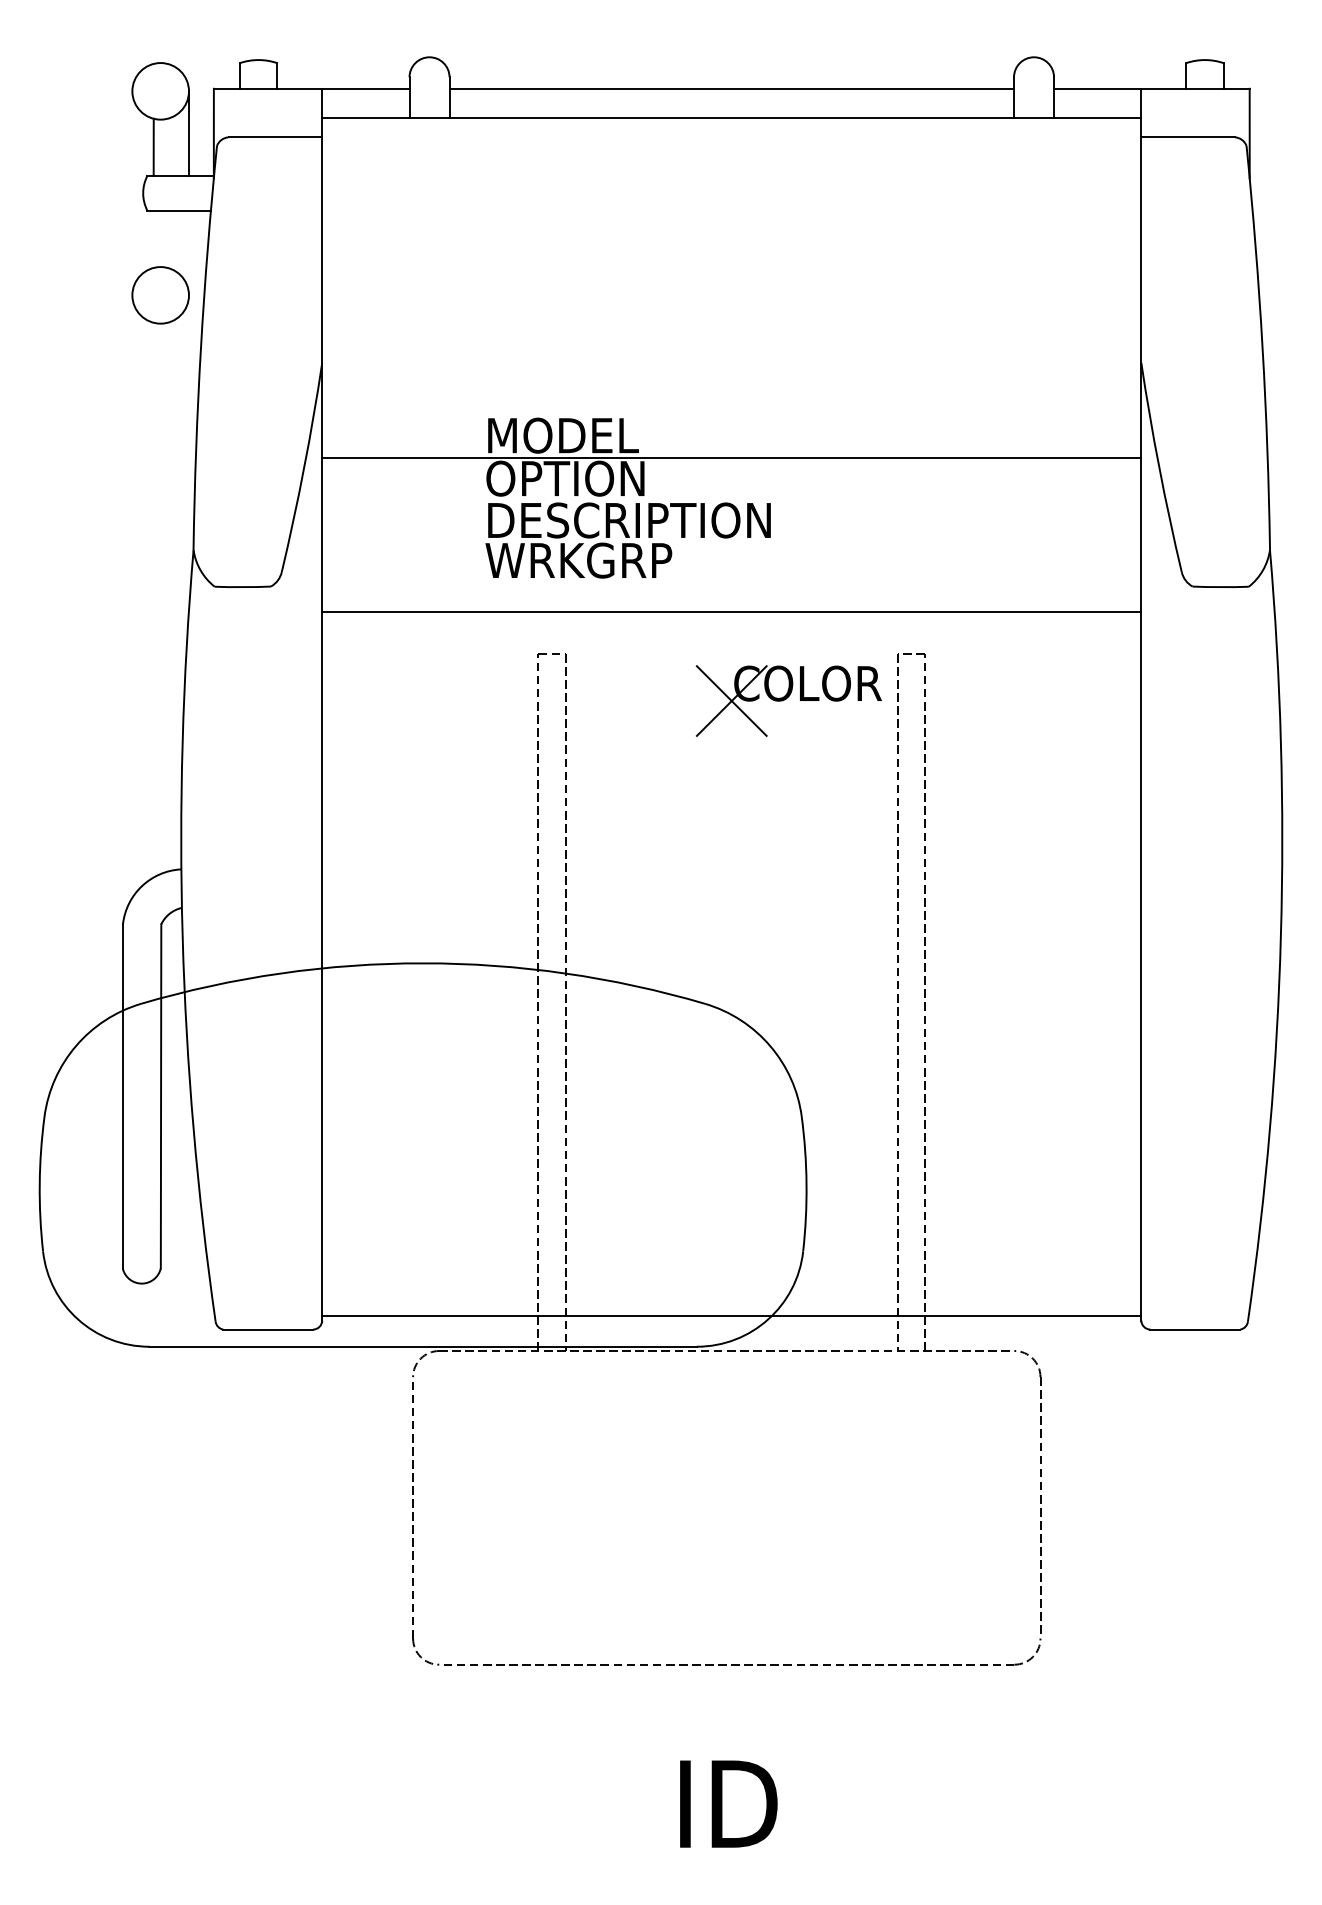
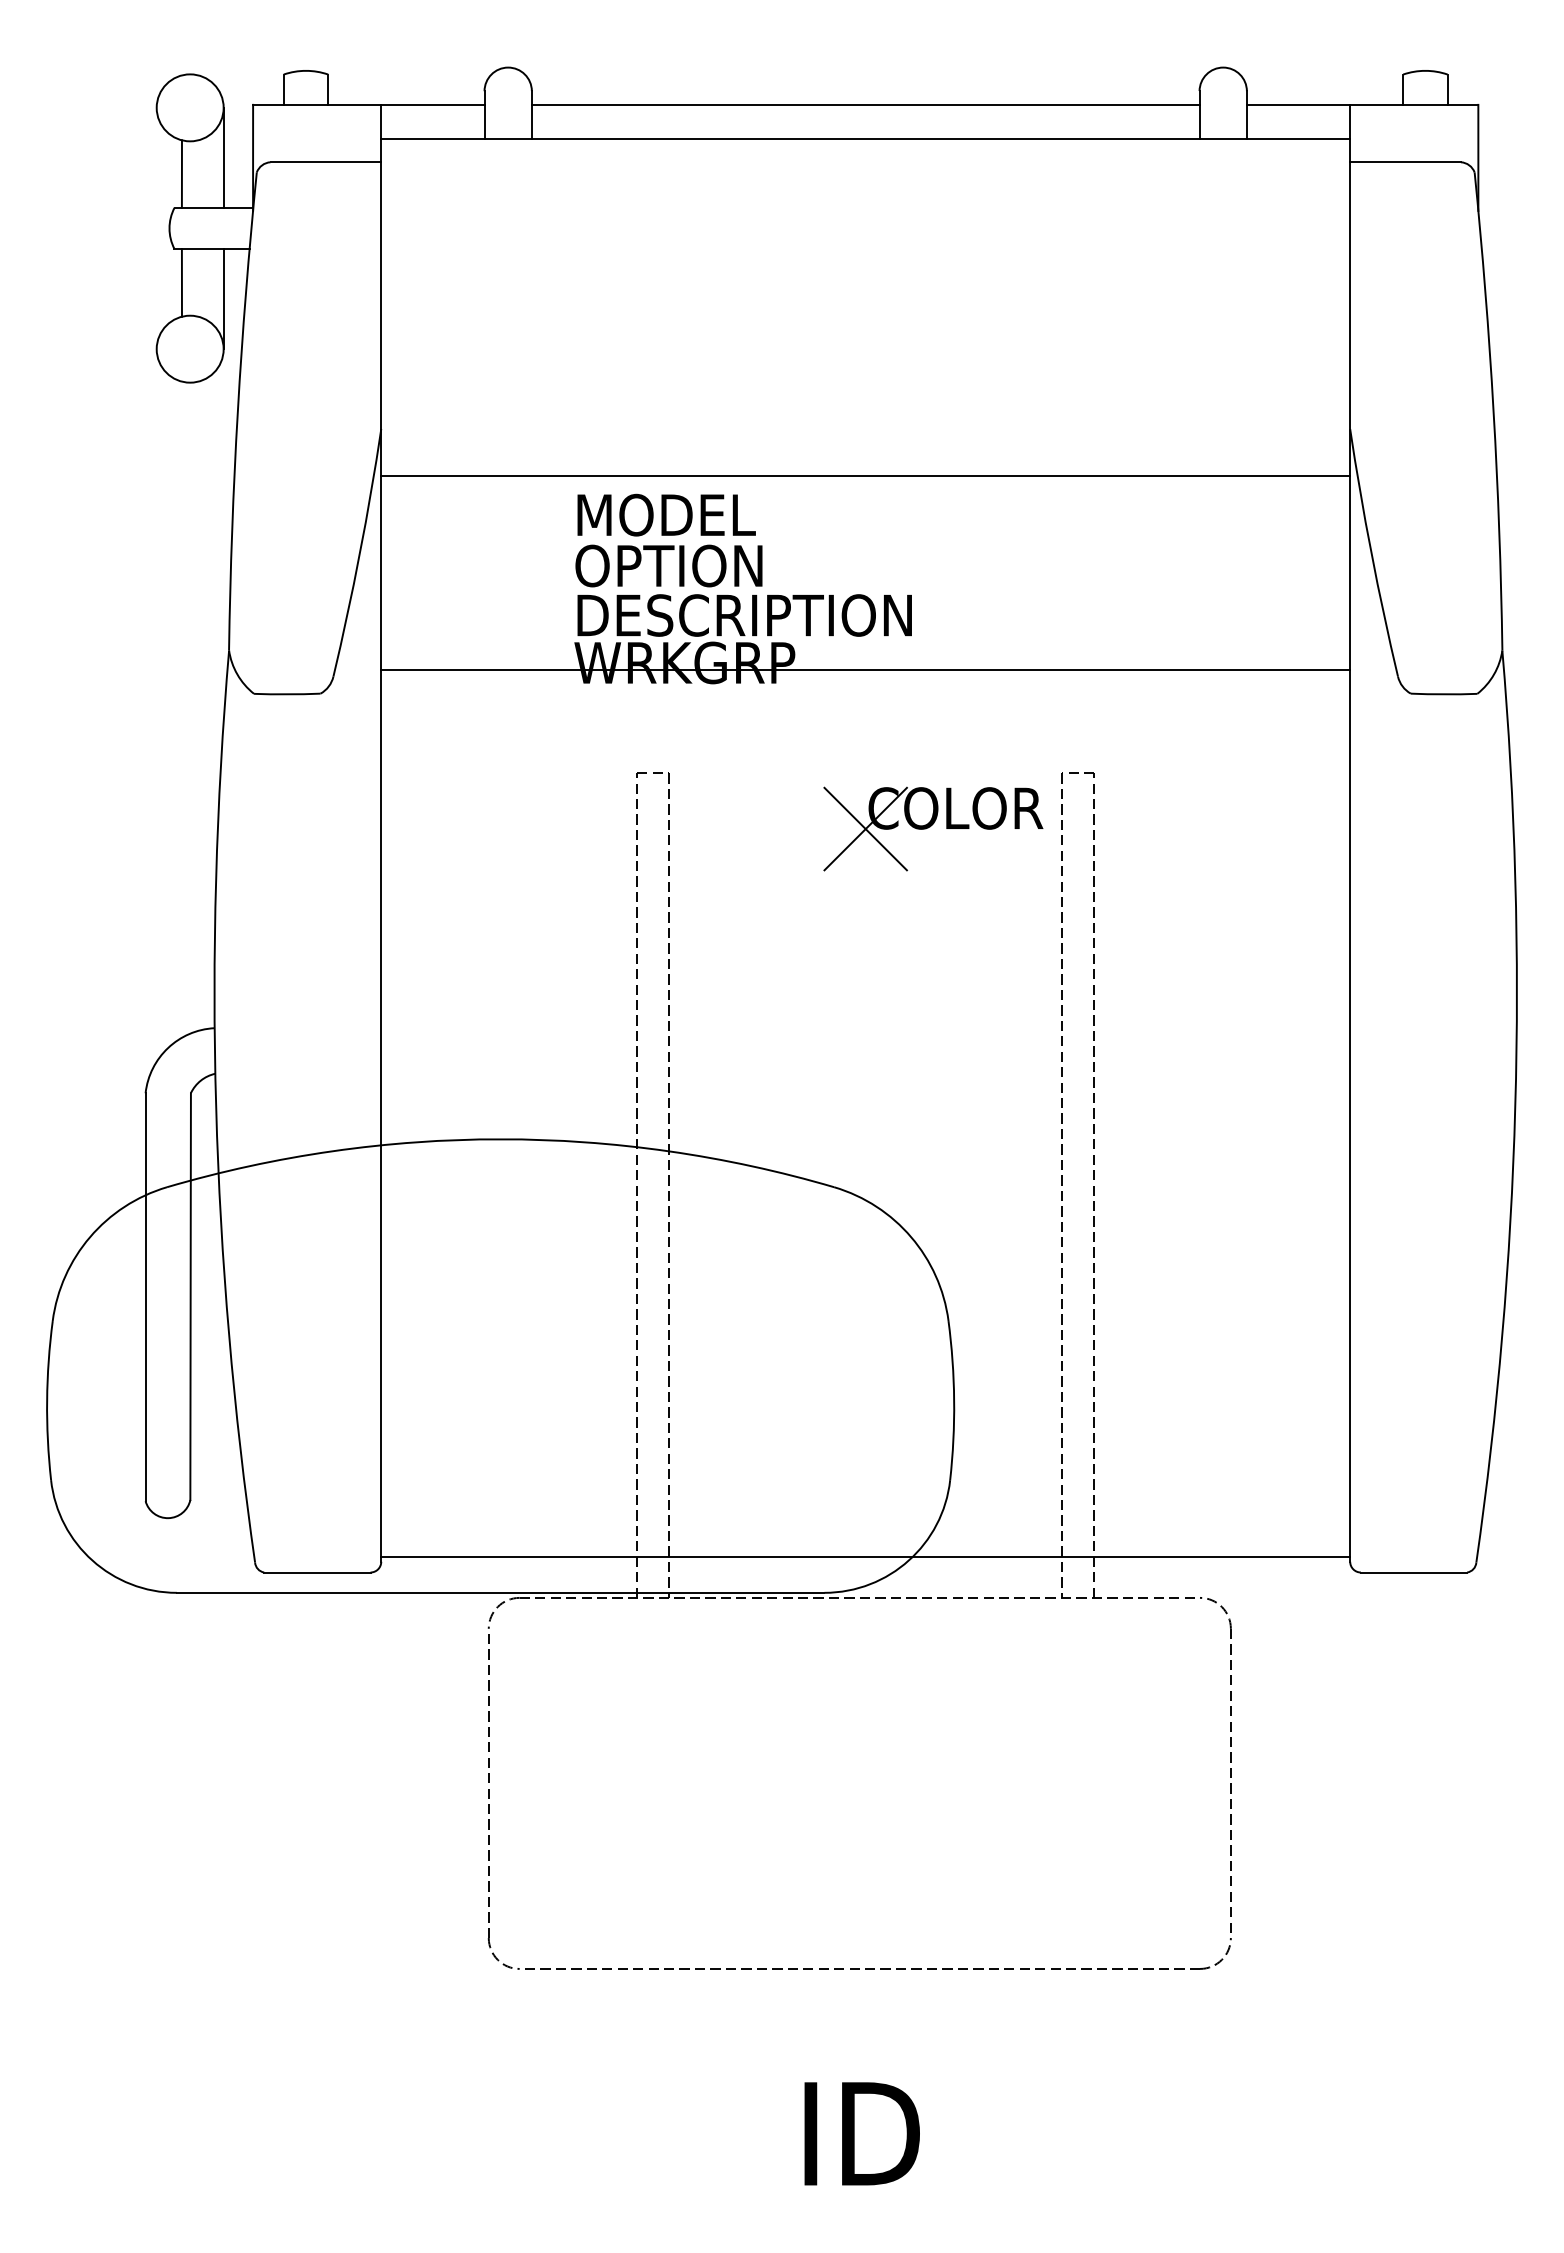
line: (153, 238) -> (181, 282), added
line: (188, 253) -> (223, 299), added
line: (731, 457) -> (865, 475), moved
line: (731, 612) -> (865, 670), moved

